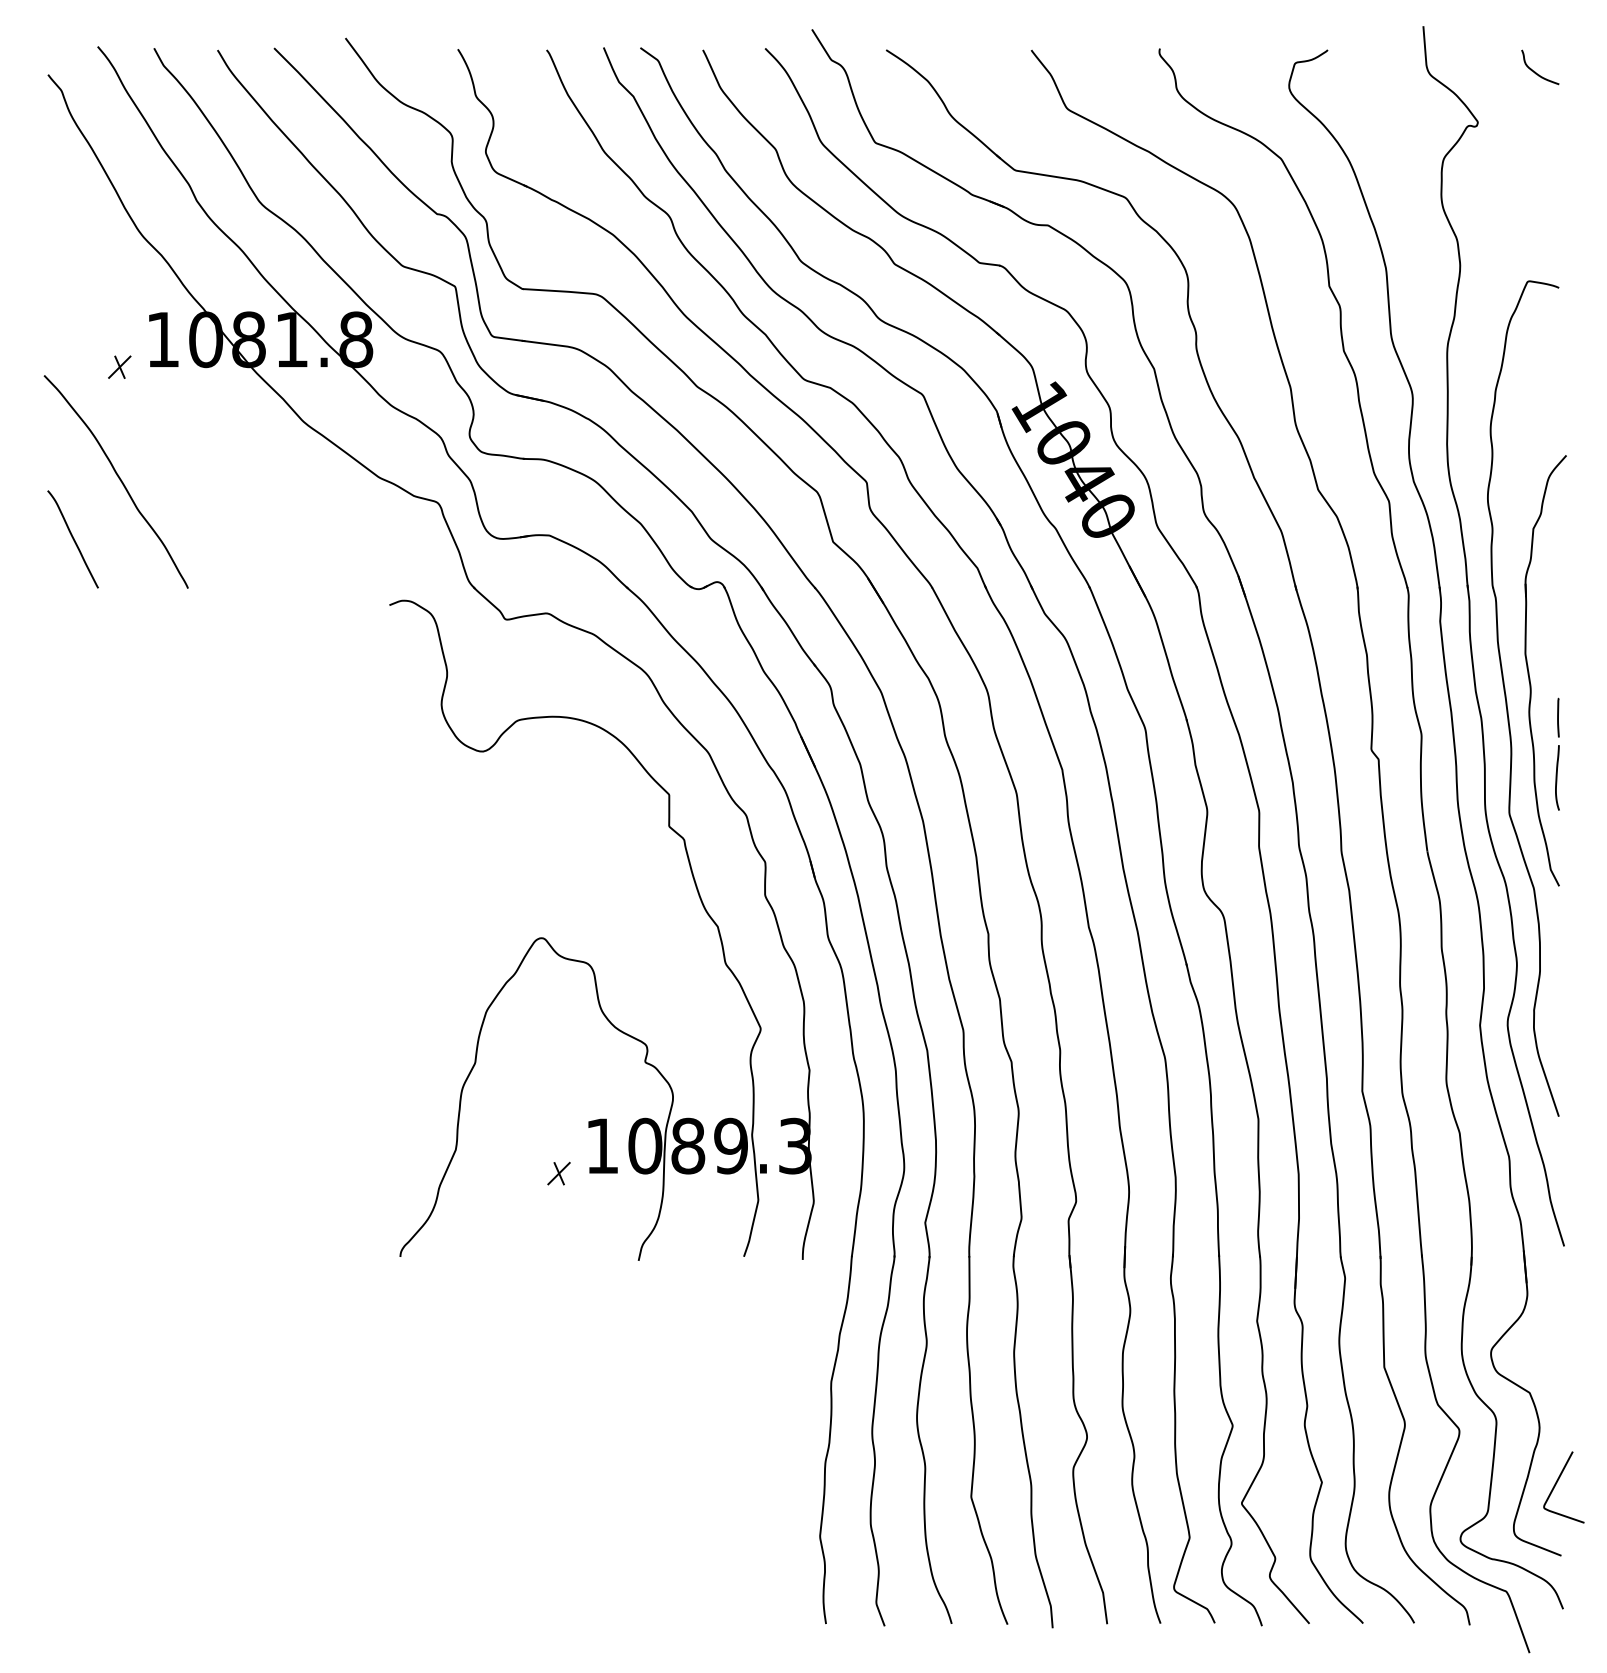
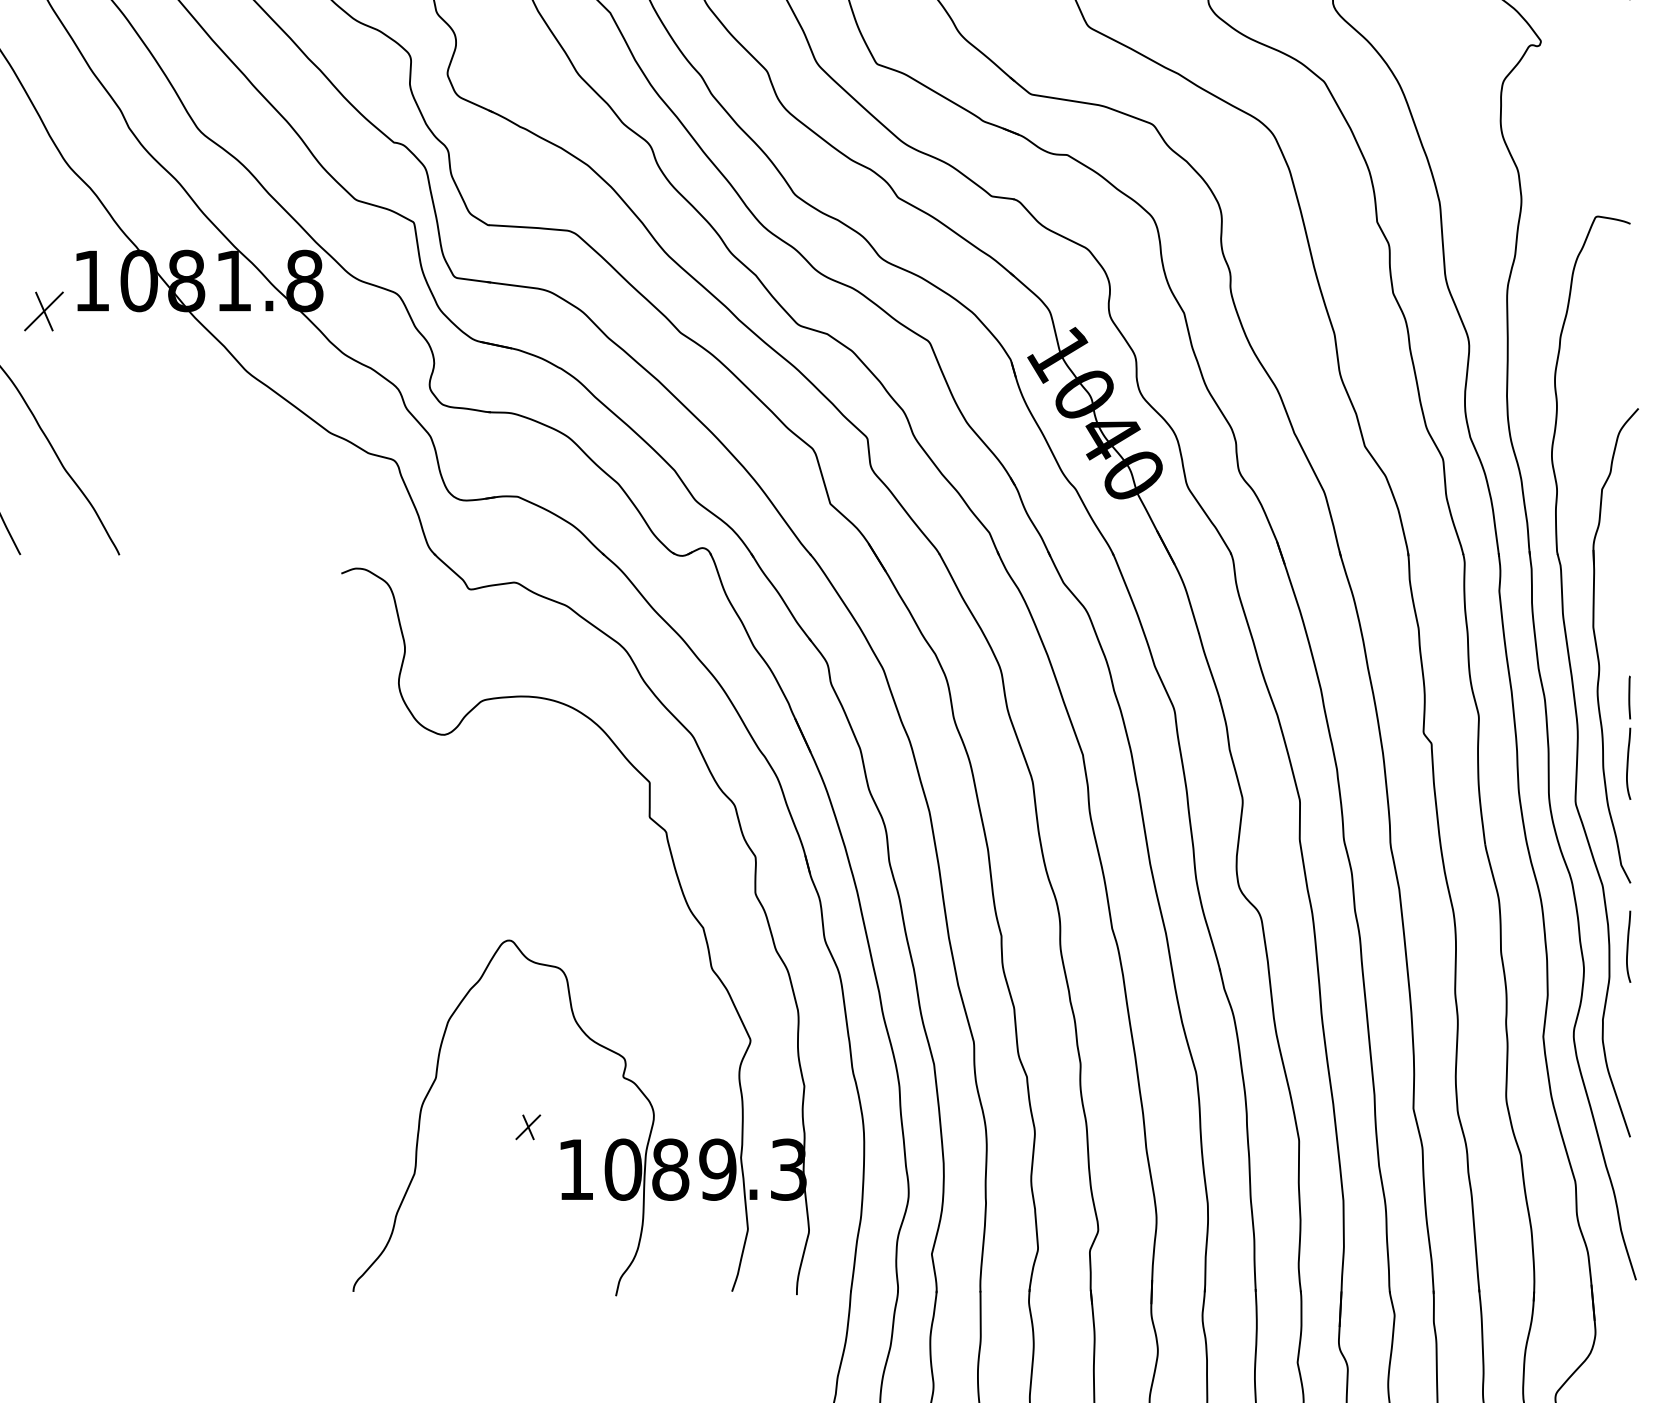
part: (119, 366) -> (43, 310), size x1.6
curve: (1557, 943) -> (1628, 946), added
part: (558, 1173) -> (527, 1127), moved

